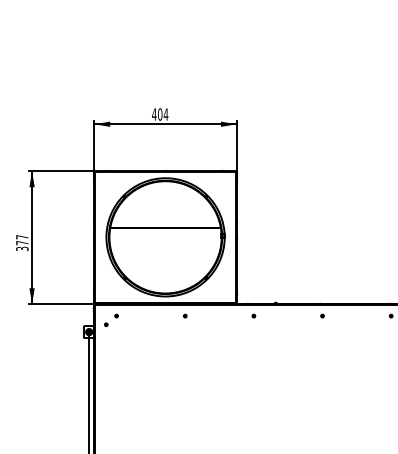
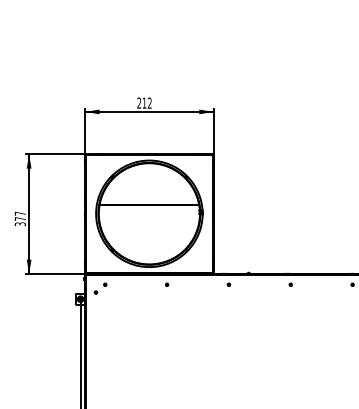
text: (160, 113) -> (144, 102), 404 -> 212

